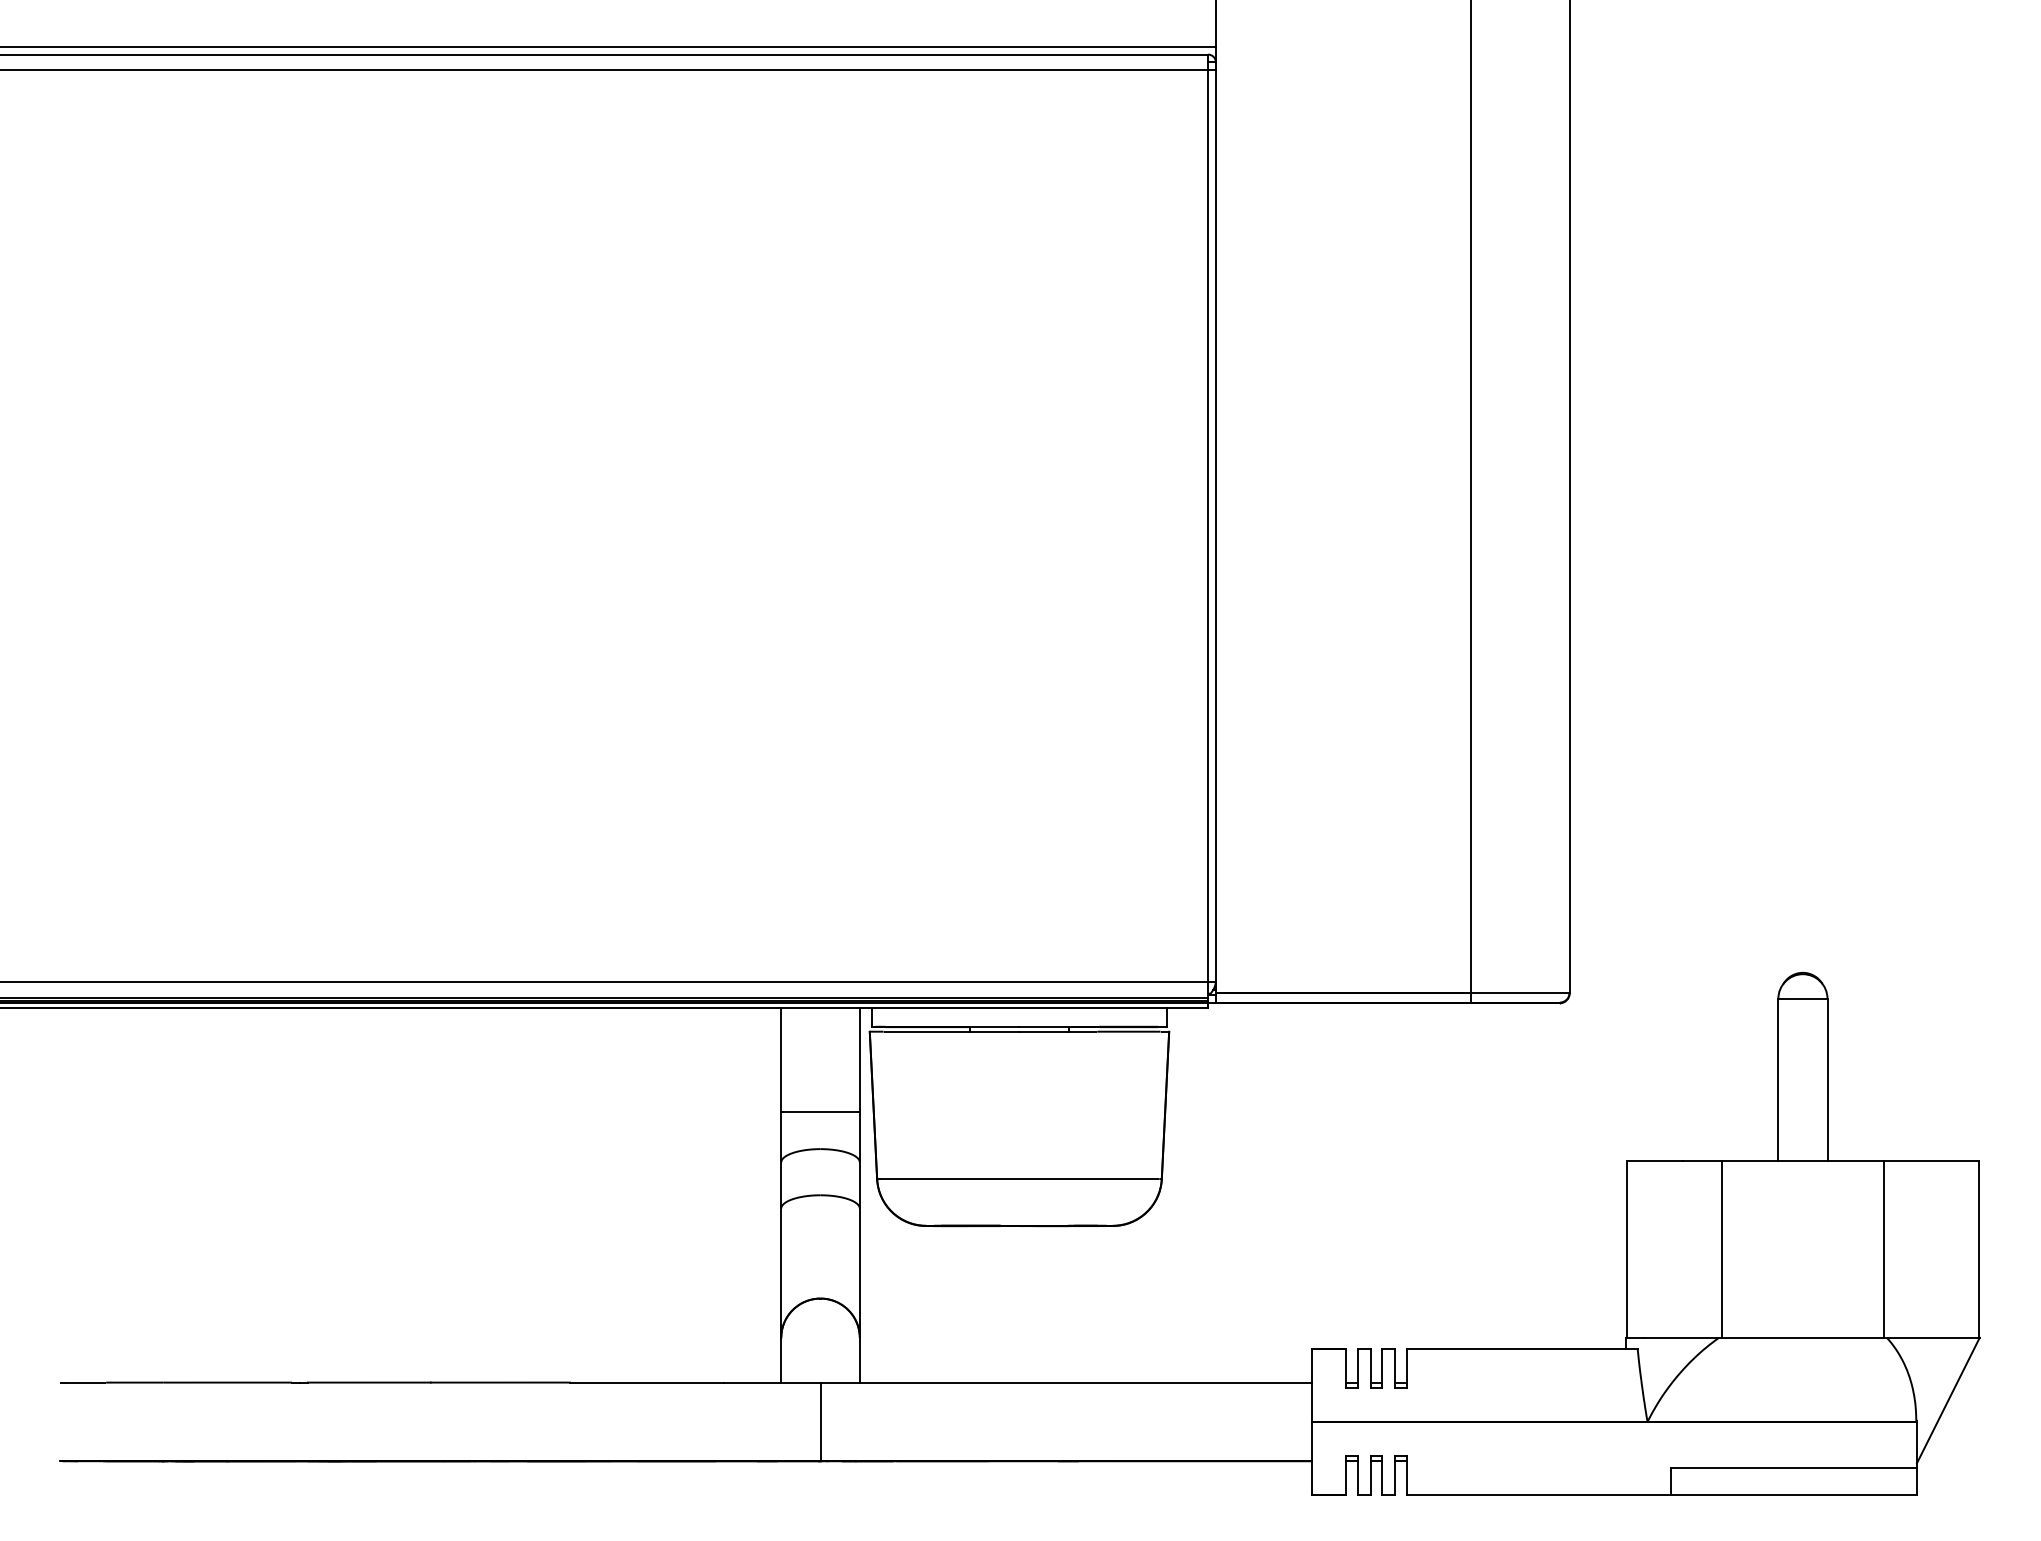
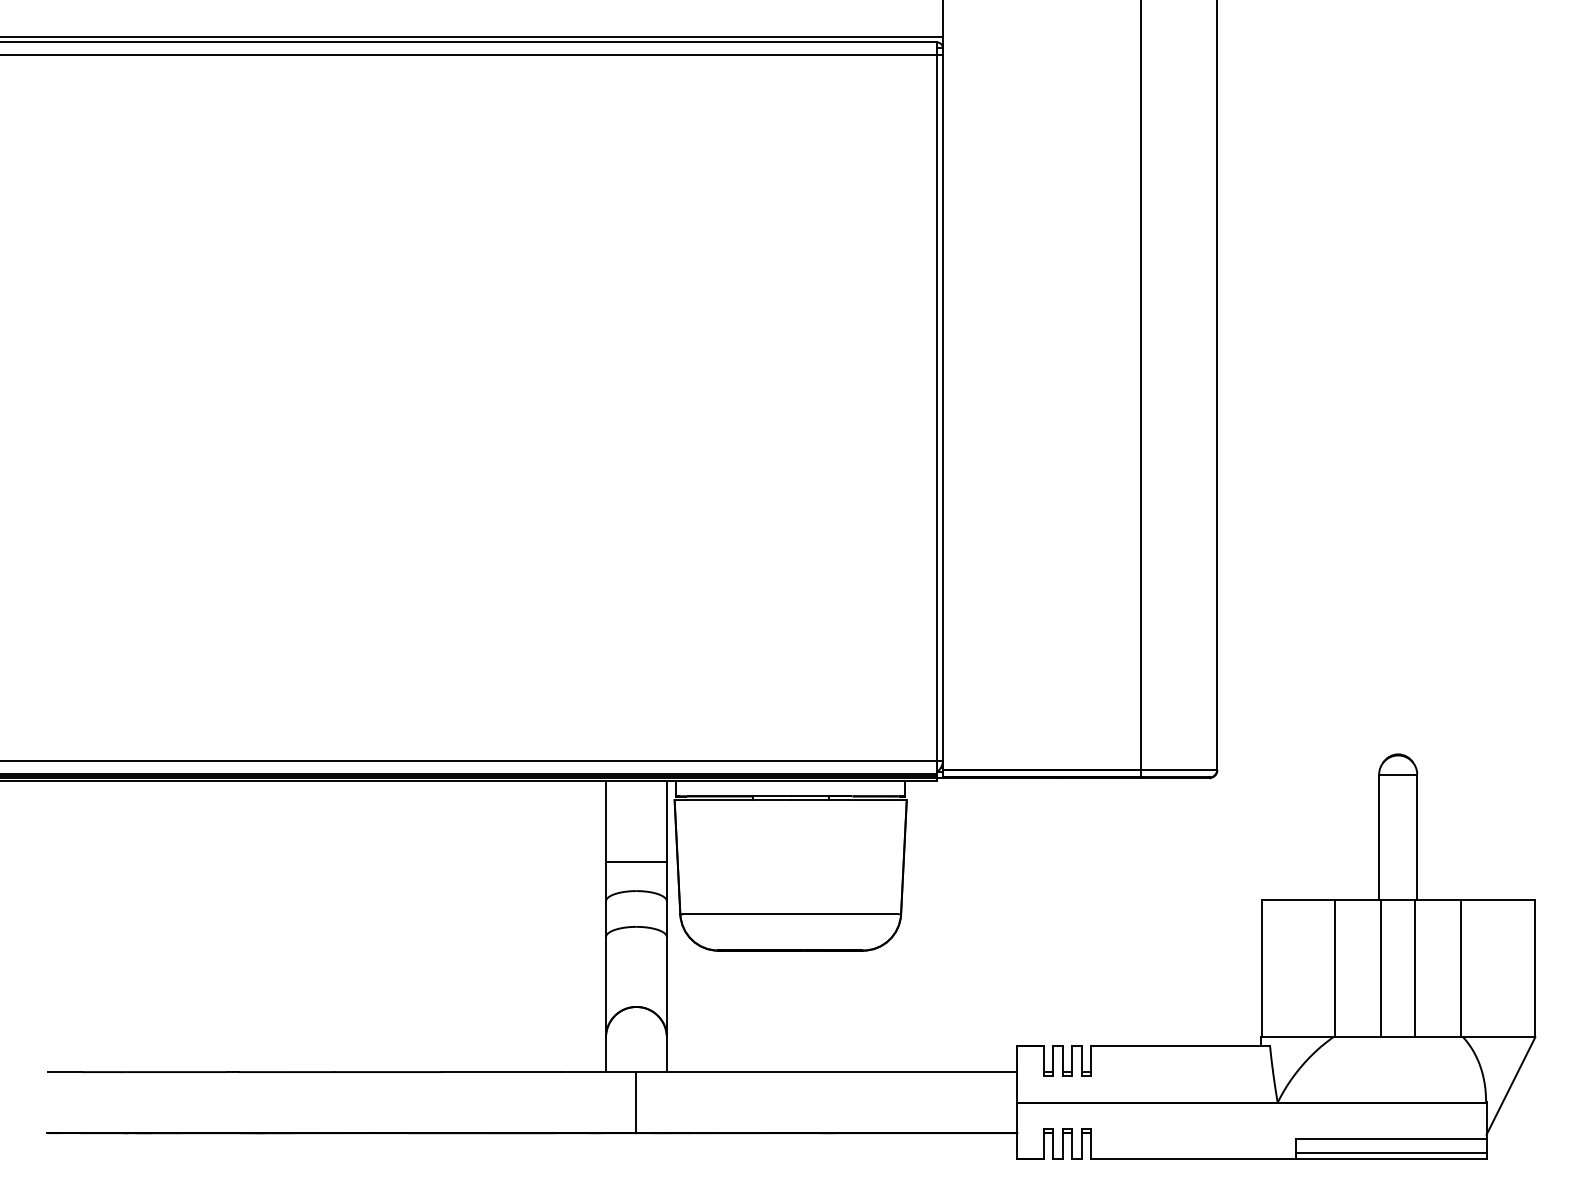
line: (1781, 1248) -> (1381, 968), added
line: (1824, 1248) -> (1414, 968), added
line: (1793, 1487) -> (1390, 1153), added

